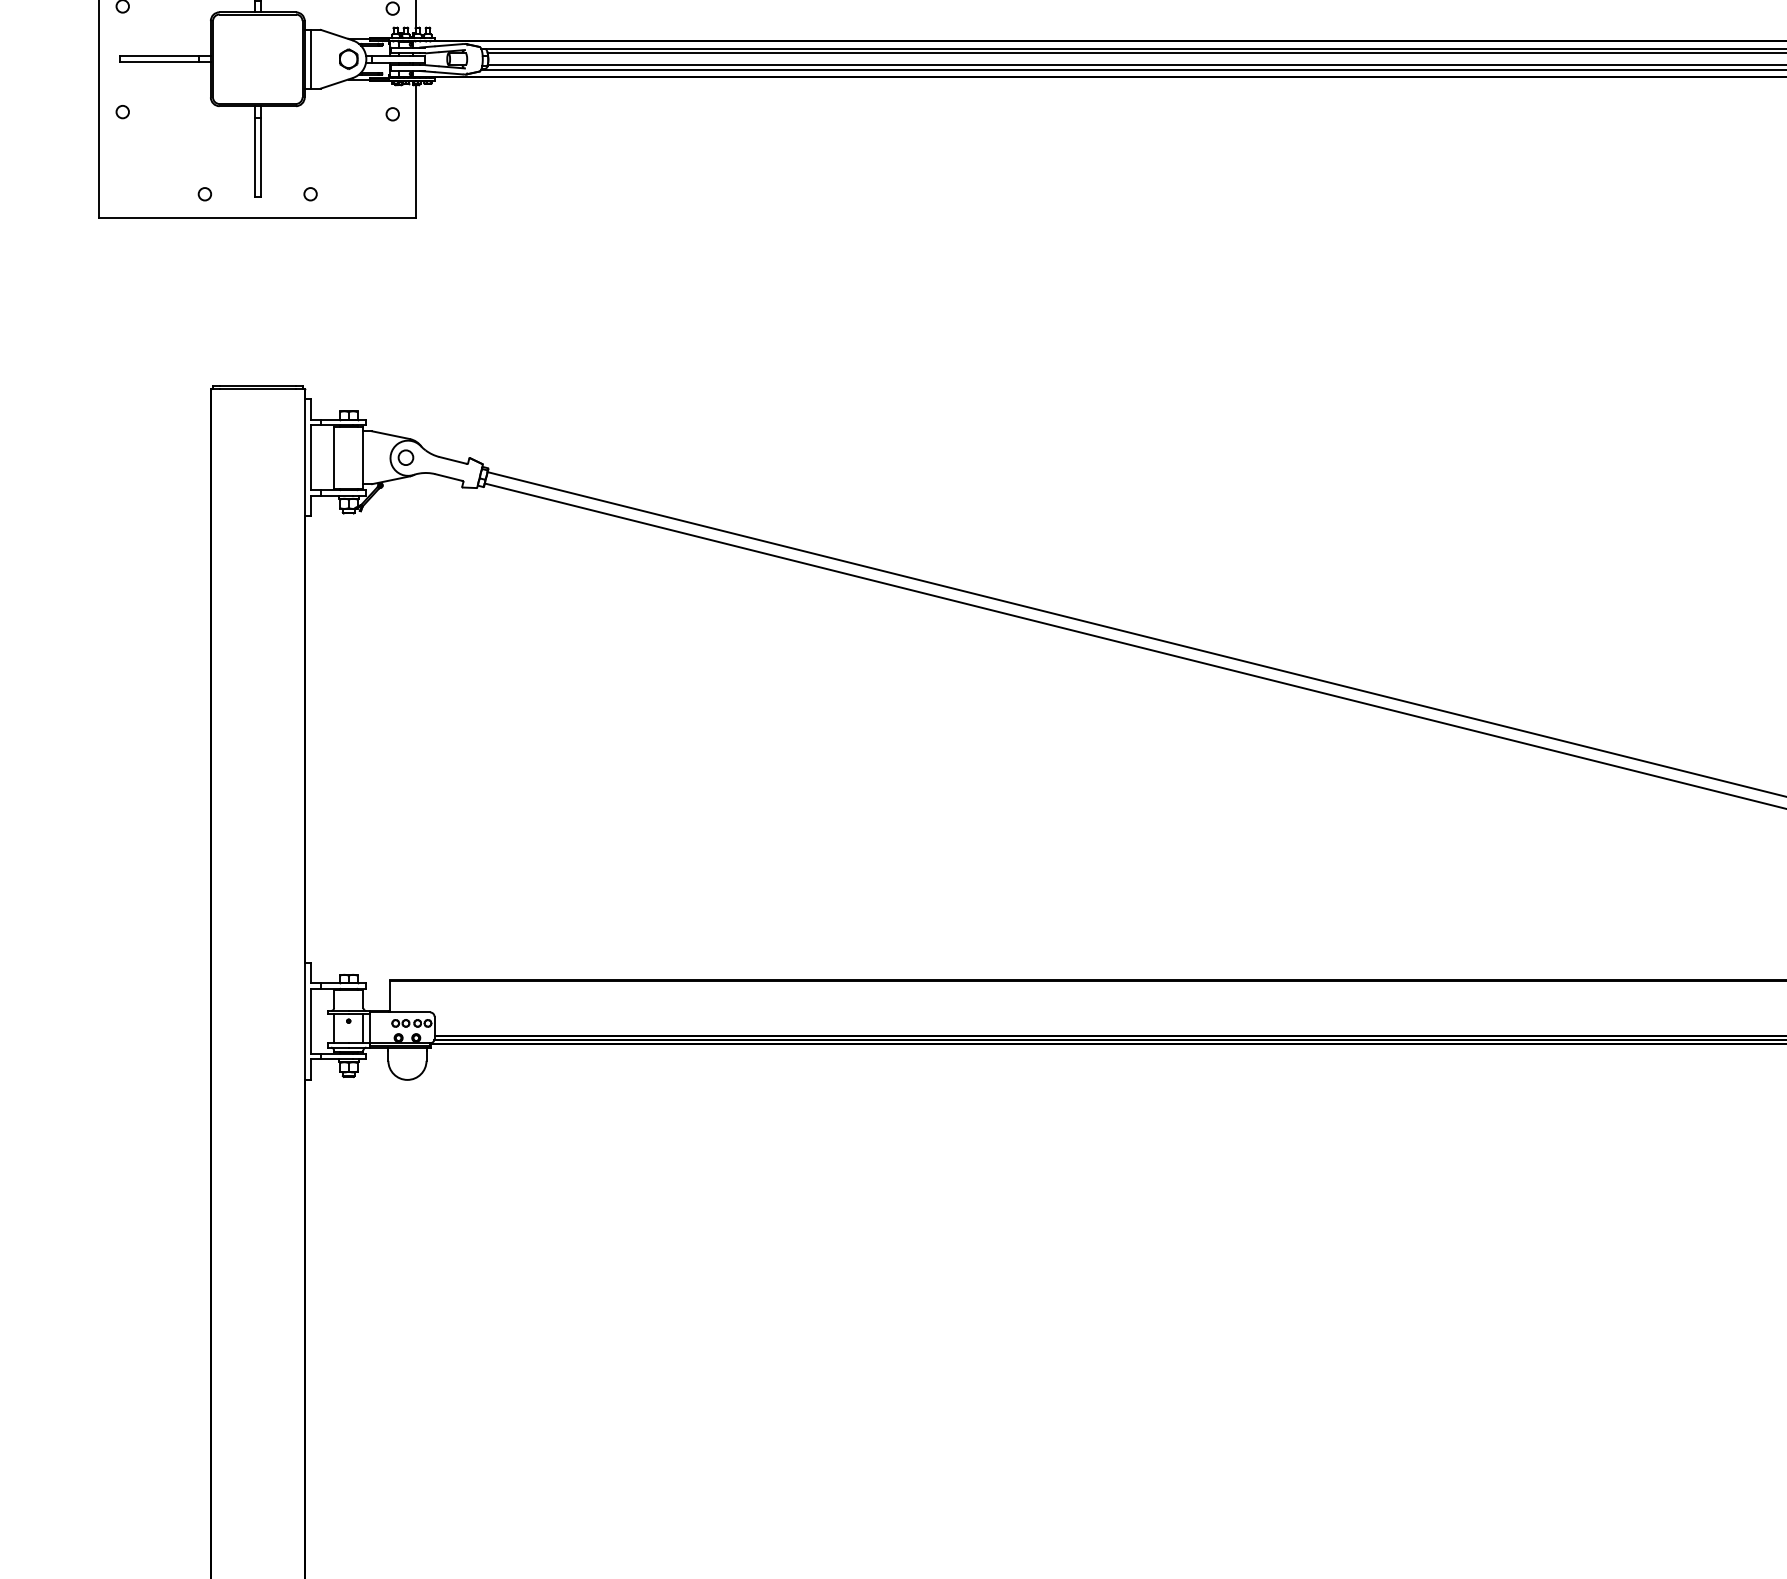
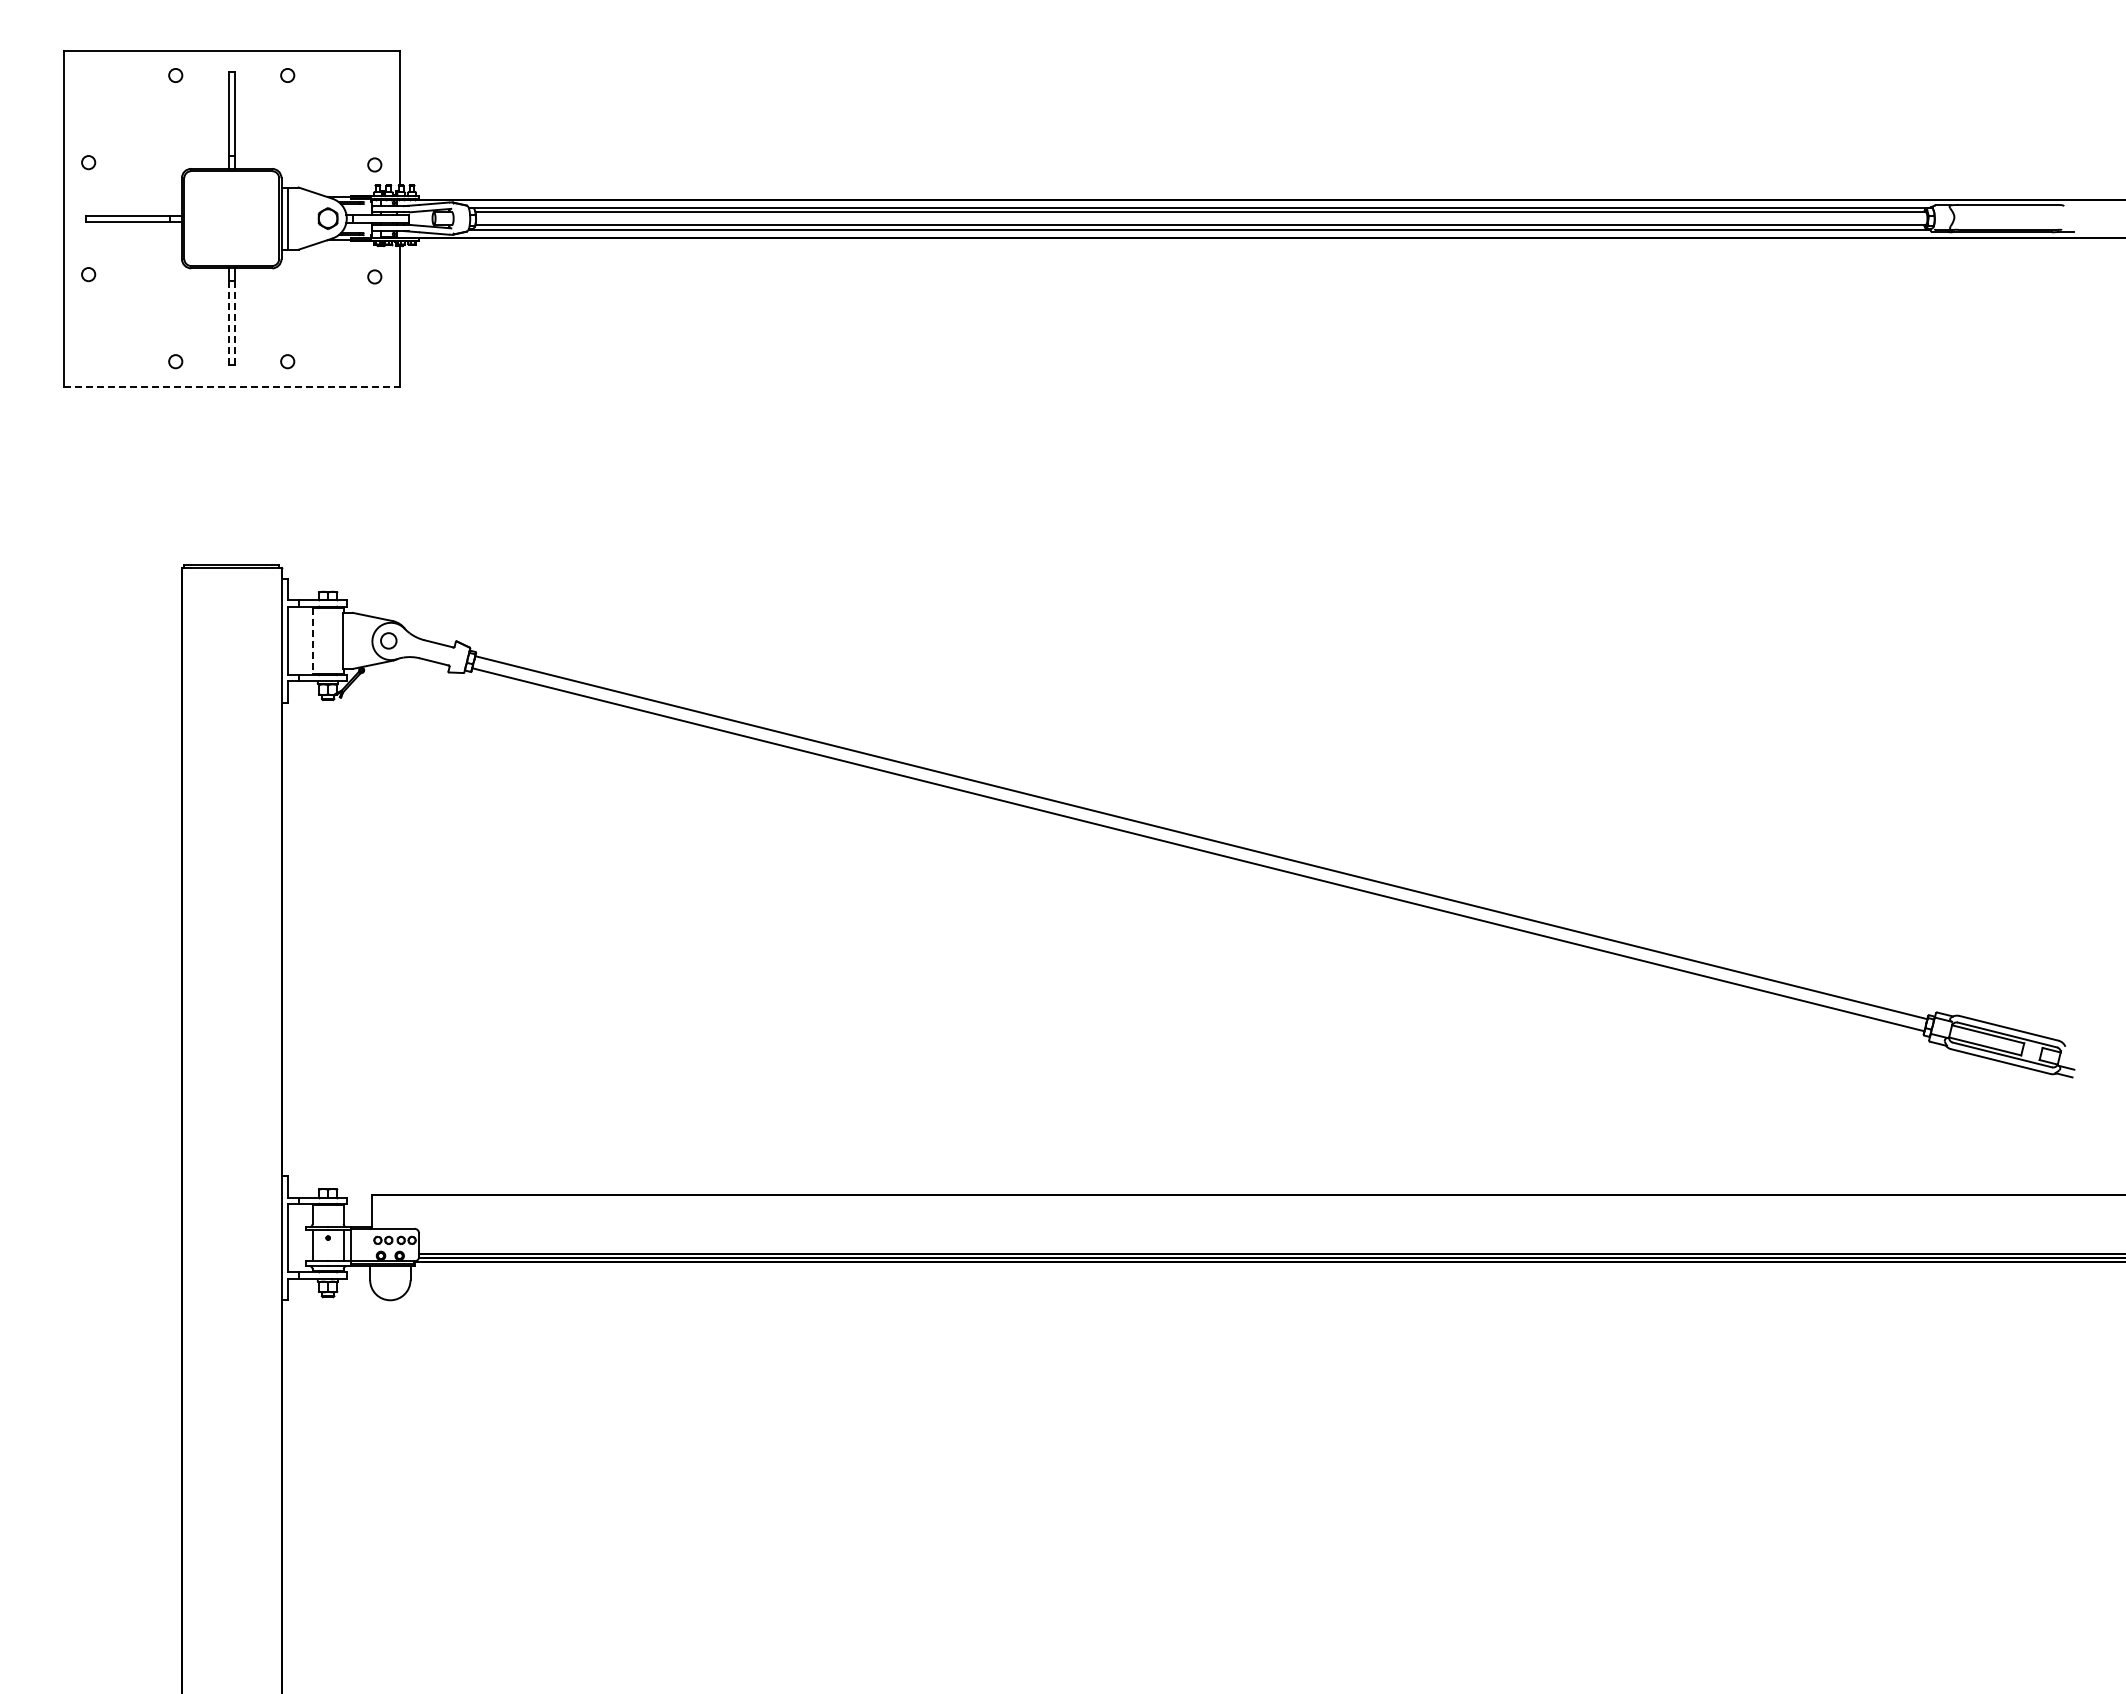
line: (254, 157) -> (228, 322), solid -> dashed
line: (260, 157) -> (234, 322), solid -> dashed
line: (257, 217) -> (231, 386), solid -> dashed
line: (333, 457) -> (312, 640), solid -> dashed

